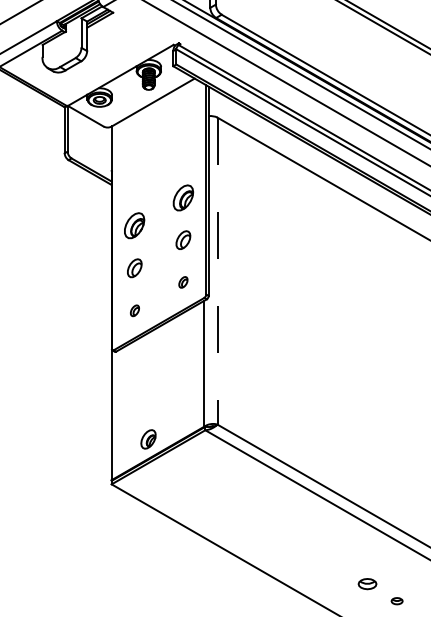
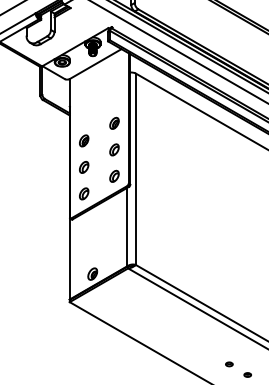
part: (183, 196) -> (114, 122), size x0.71
part: (135, 225) -> (84, 140), size x0.71
line: (217, 271) -> (135, 169), dashed -> solid
part: (183, 281) -> (114, 175), size x1.67
part: (135, 310) -> (84, 193), size x1.67
part: (367, 584) -> (229, 364), size x0.62

